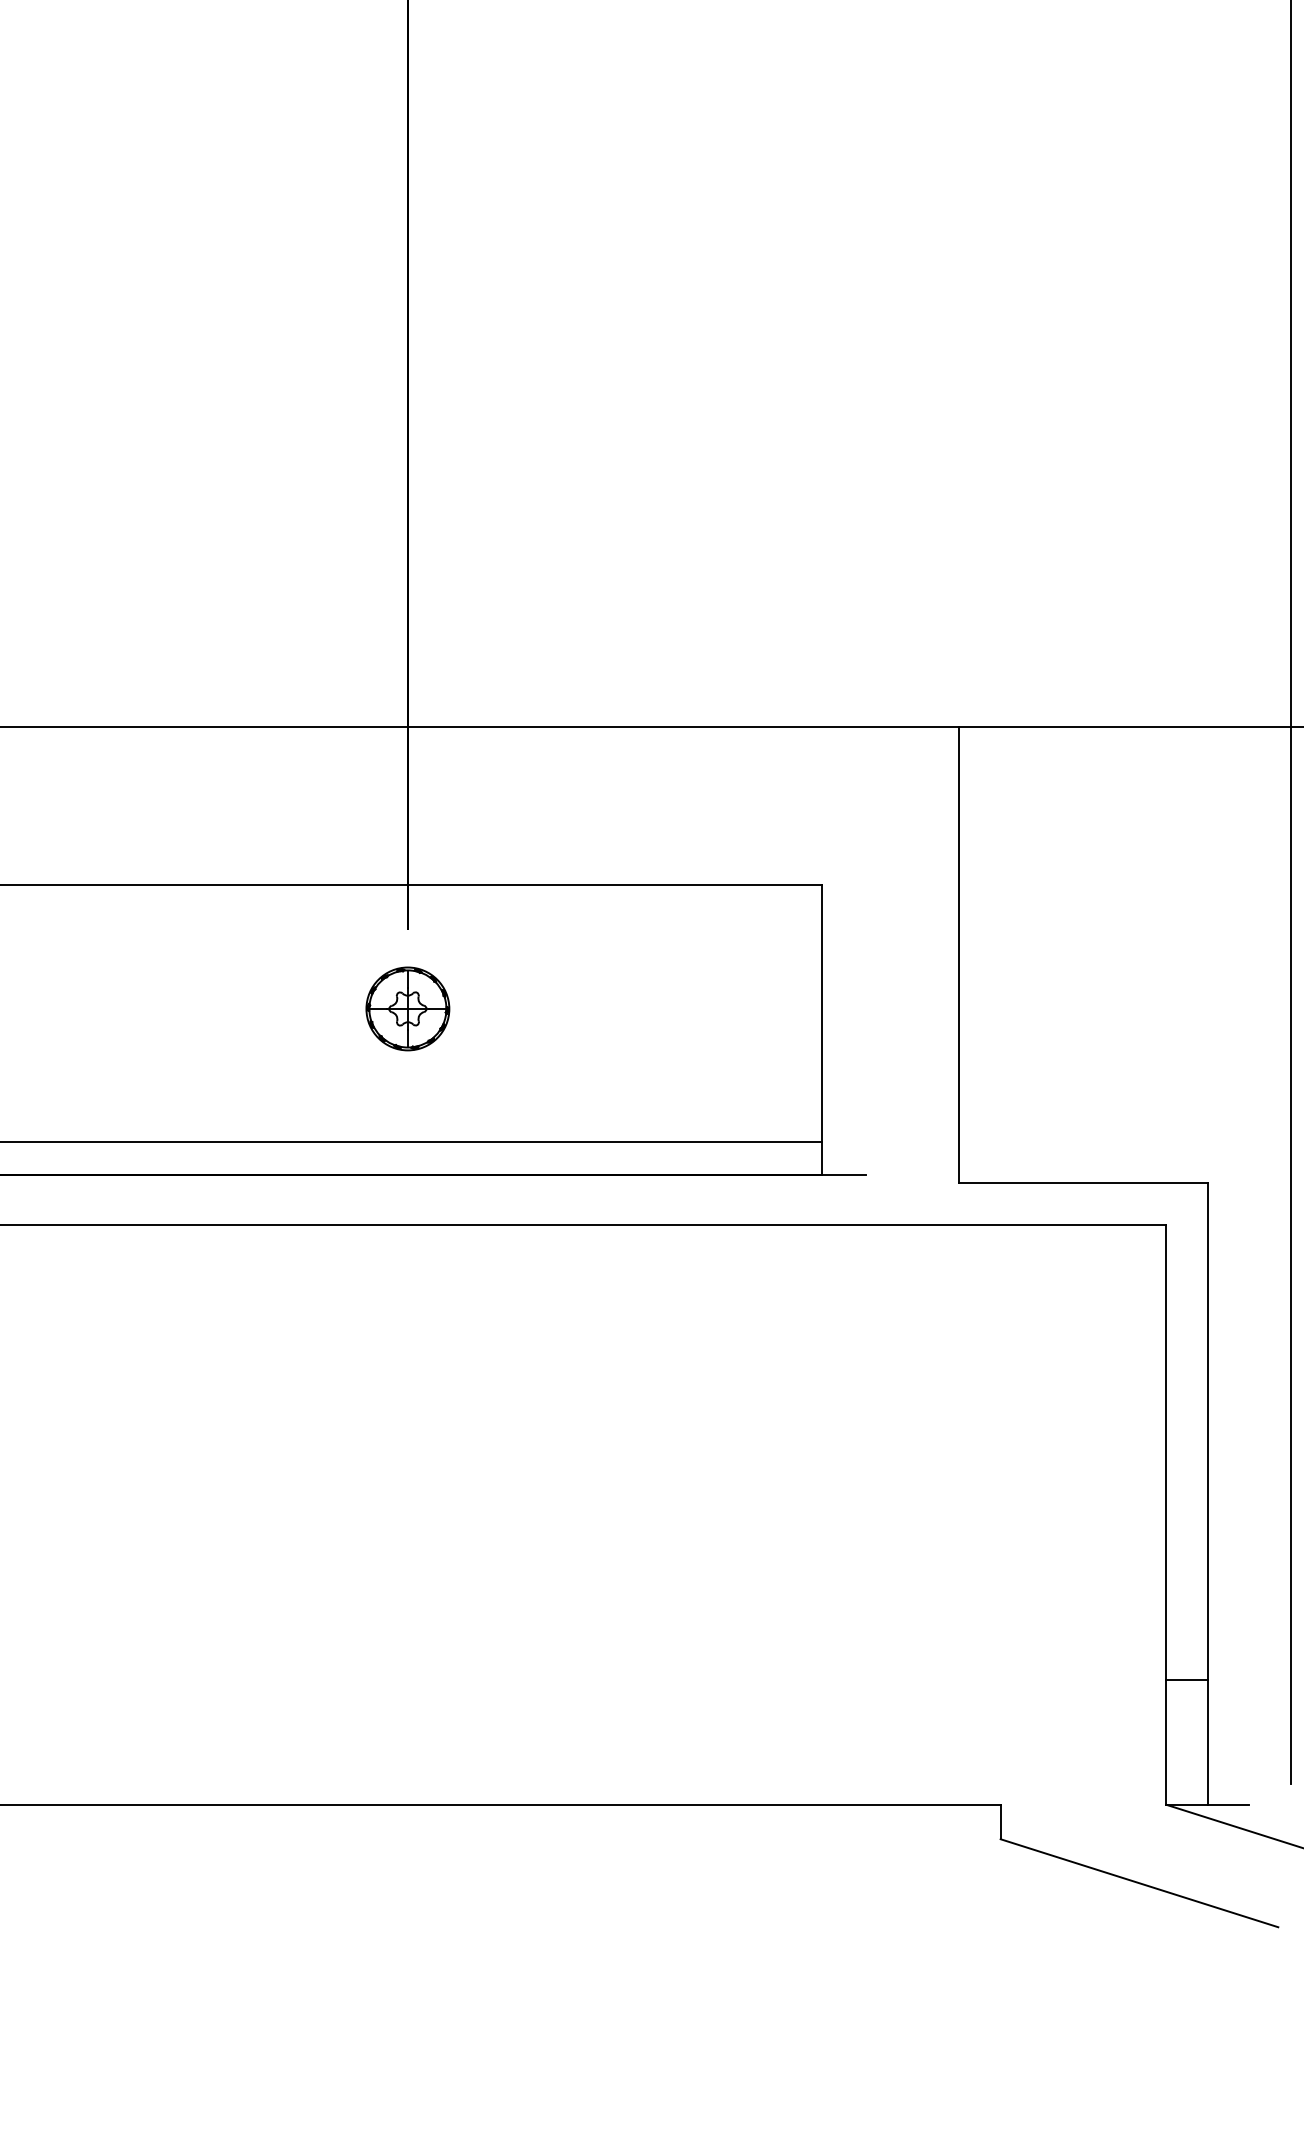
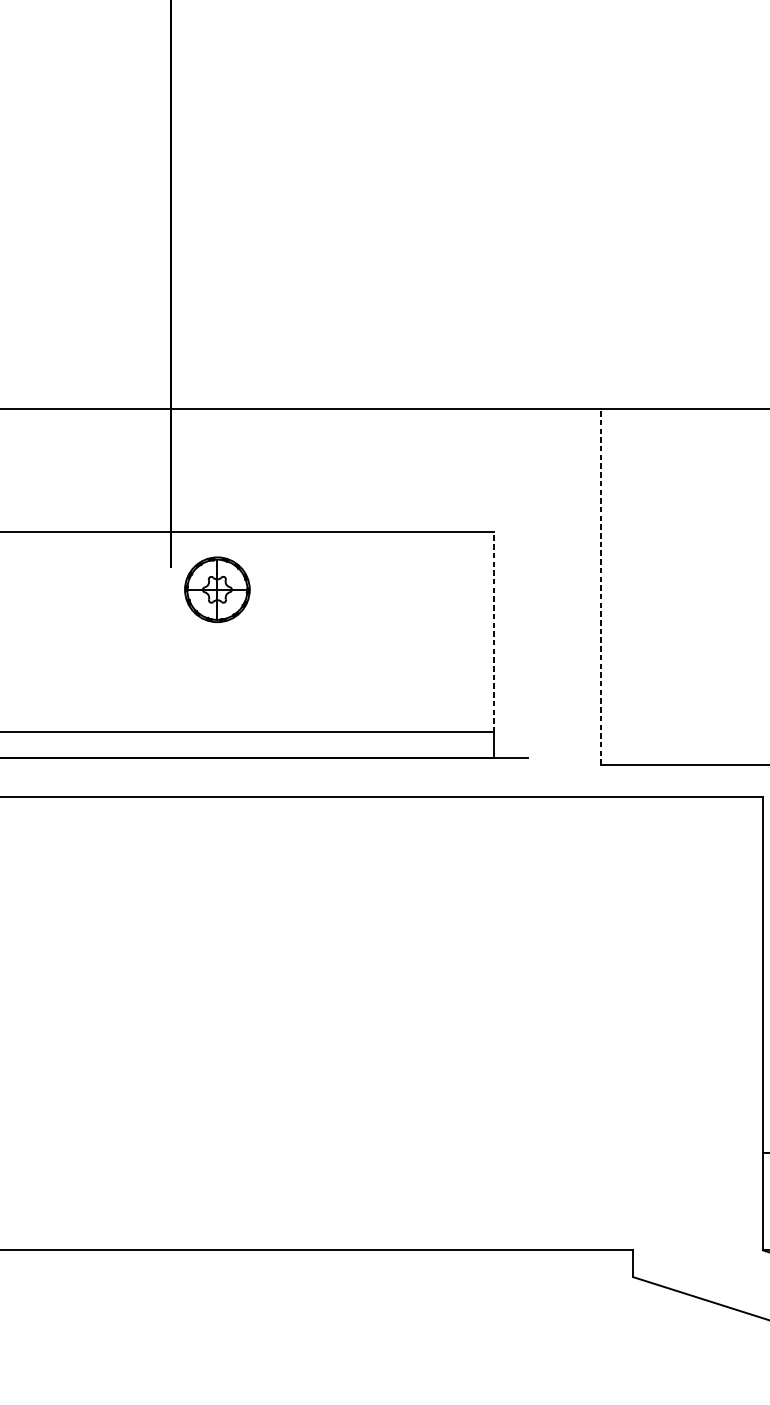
line: (959, 955) -> (601, 587), solid -> dashed
part: (407, 1008) -> (217, 589), moved
line: (822, 1012) -> (494, 631), solid -> dashed

